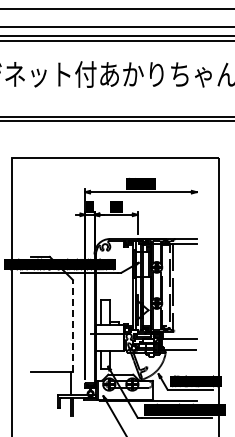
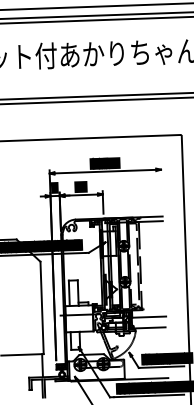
line: (72, 325) -> (41, 307), dashed -> solid

